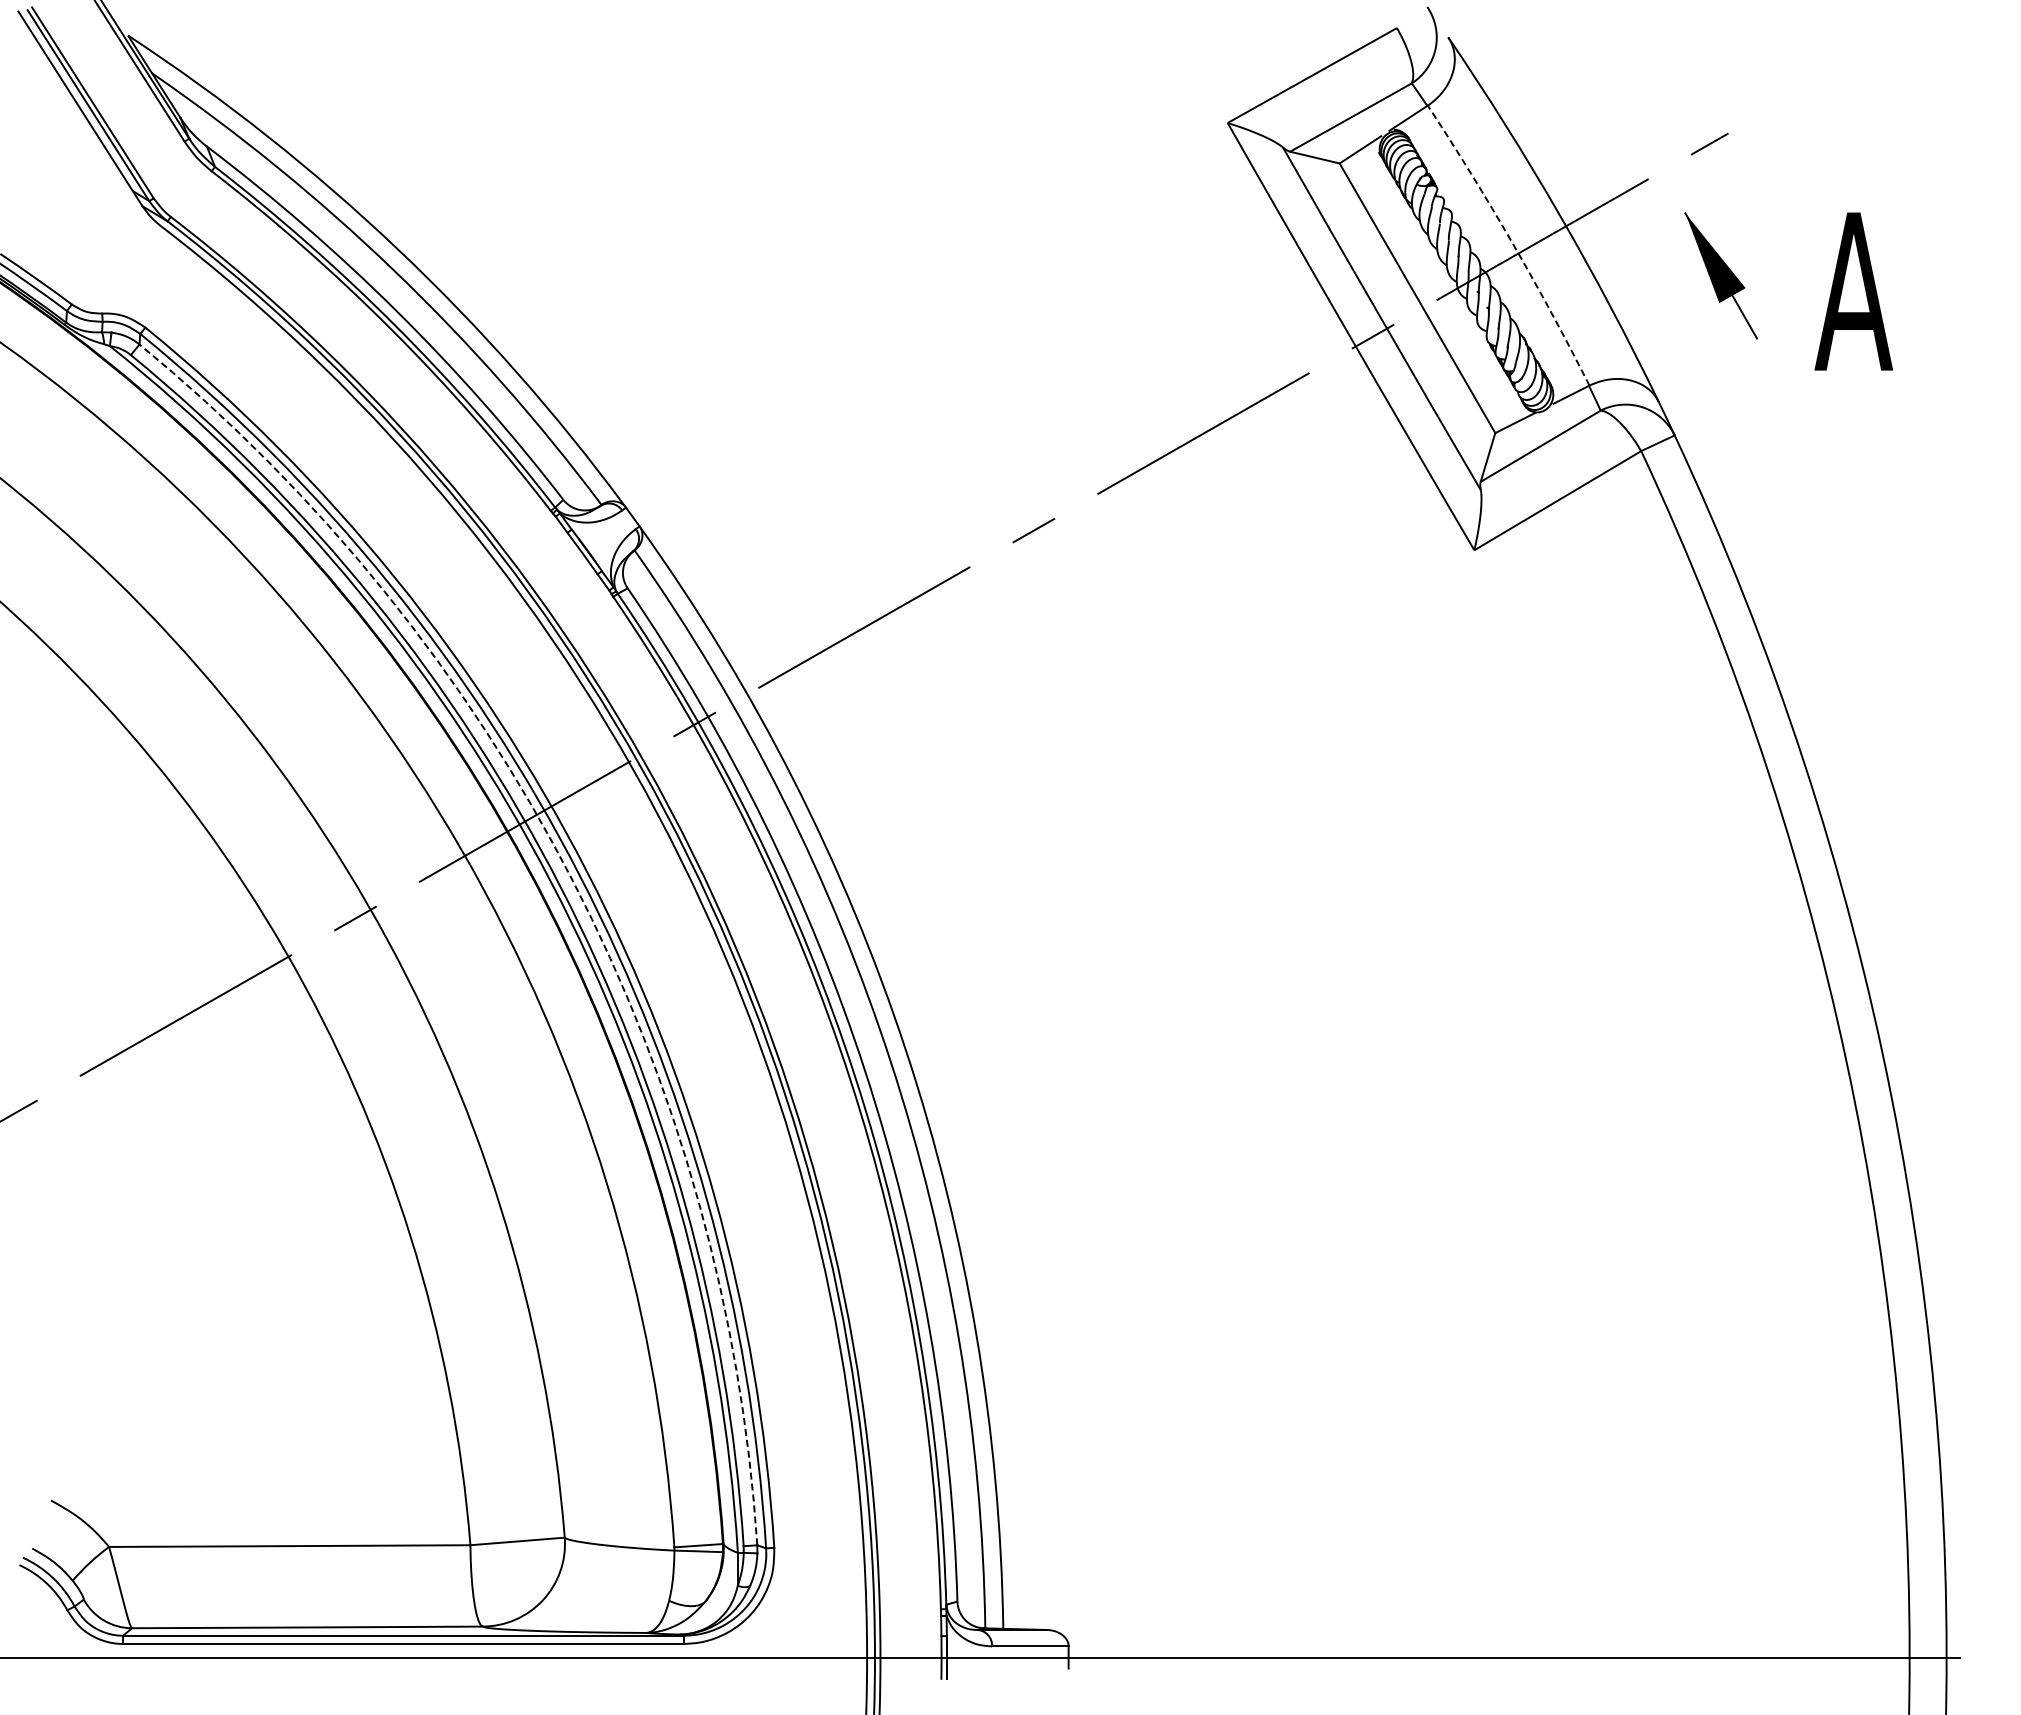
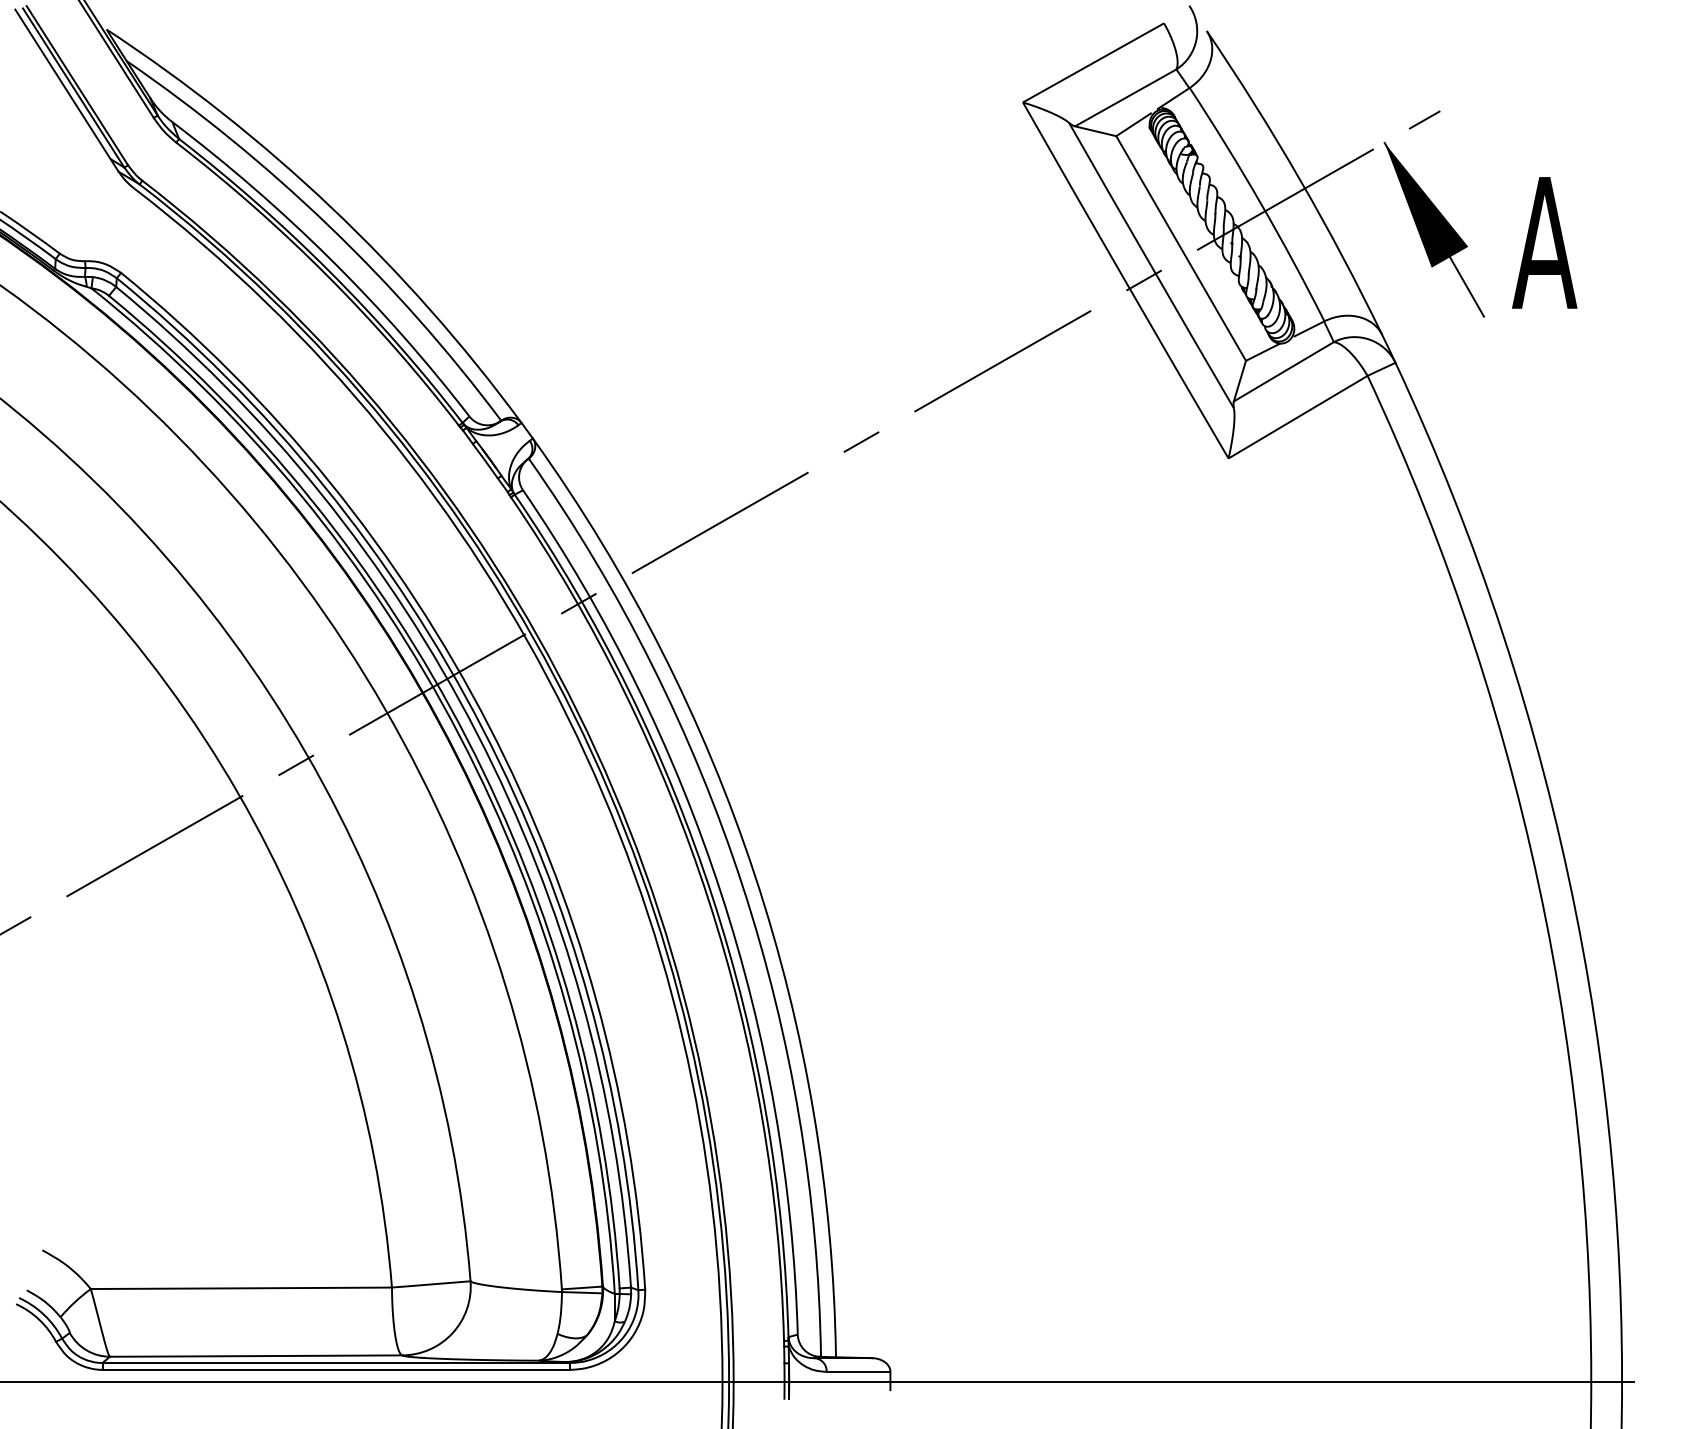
arc: (1512, 243) -> (1260, 202), dashed -> solid
part: (1720, 275) -> (1433, 229), size x1.67
arc: (572, 880) -> (477, 733), dashed -> solid

